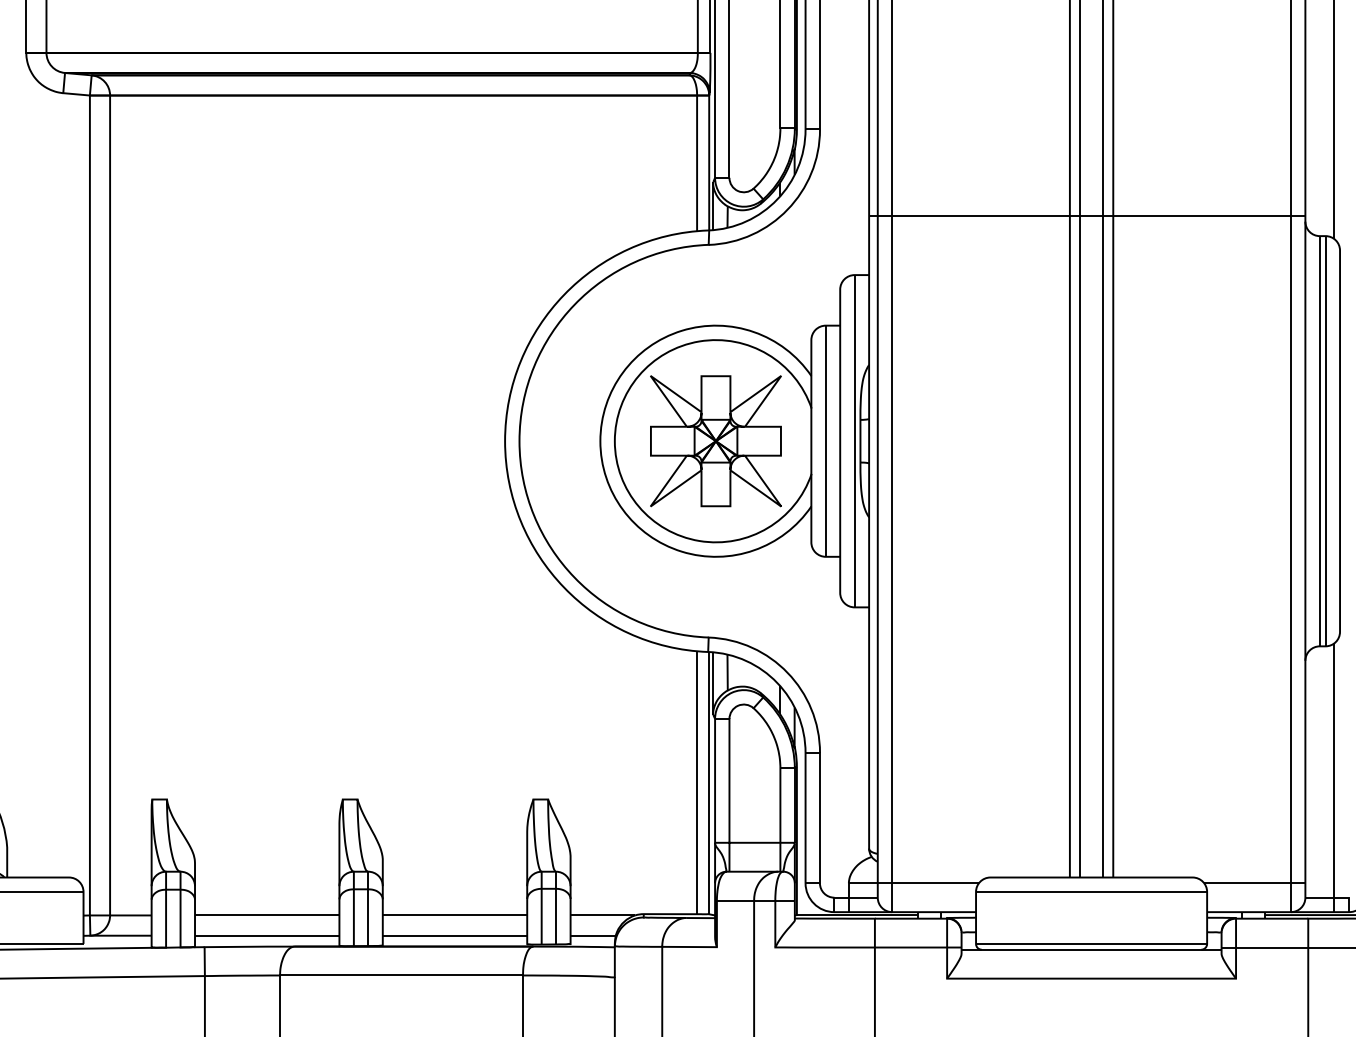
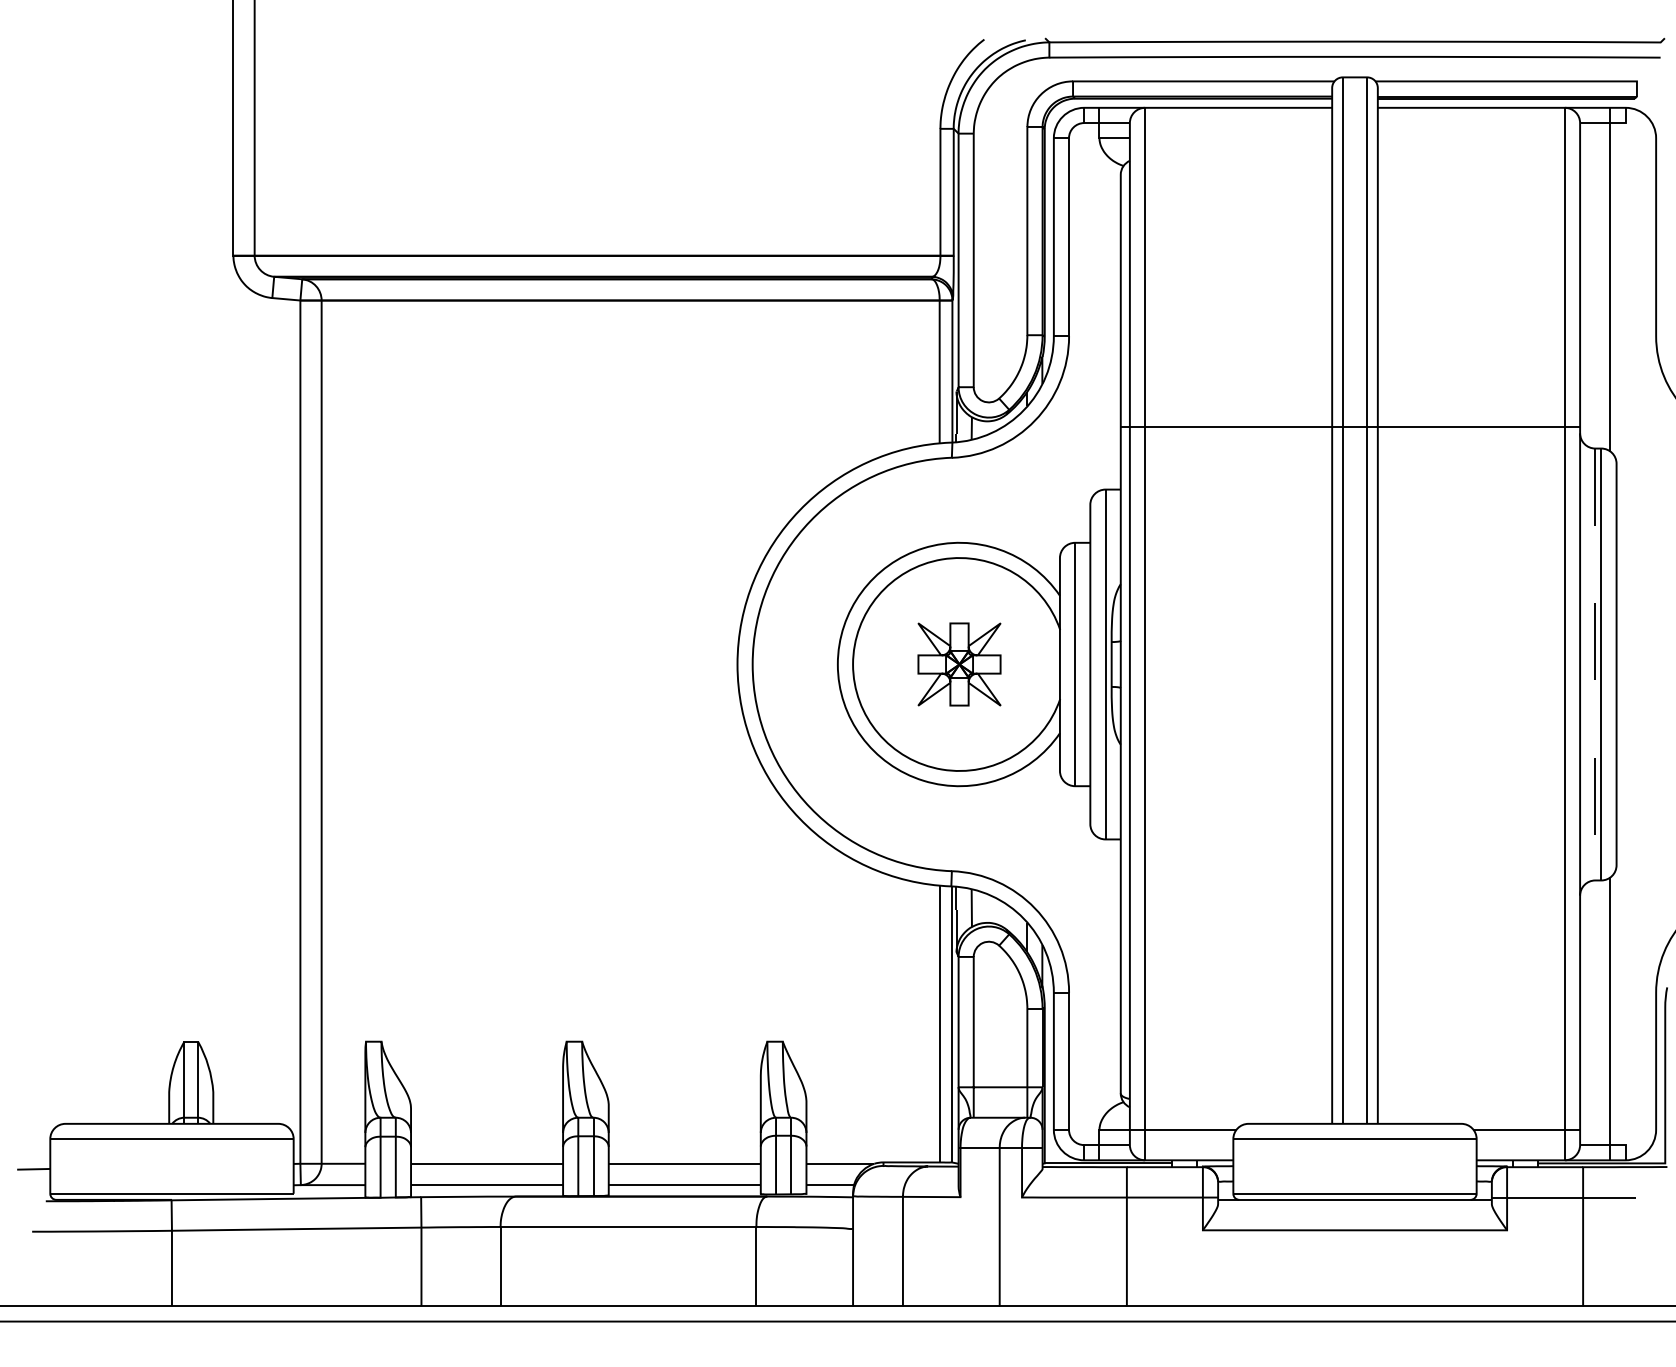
part: (715, 441) -> (959, 664), size x0.6
line: (1320, 441) -> (1595, 664), solid -> dashed

